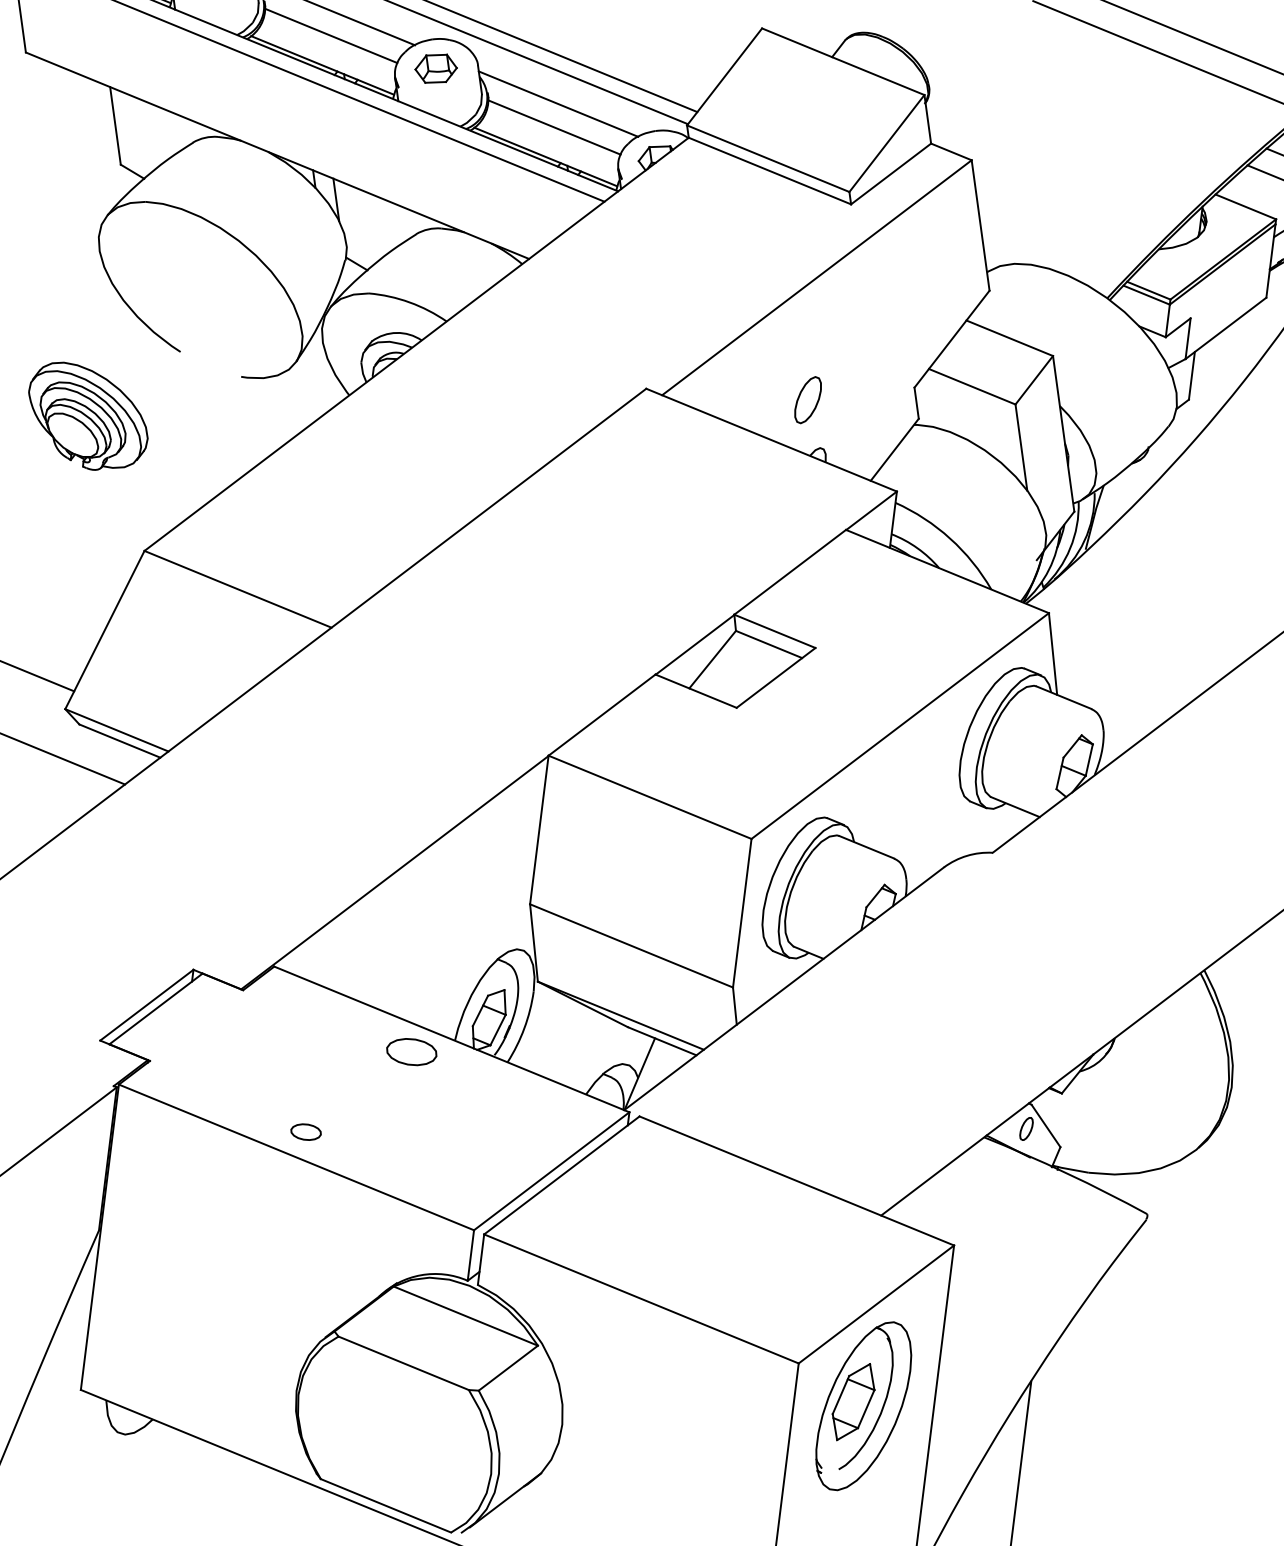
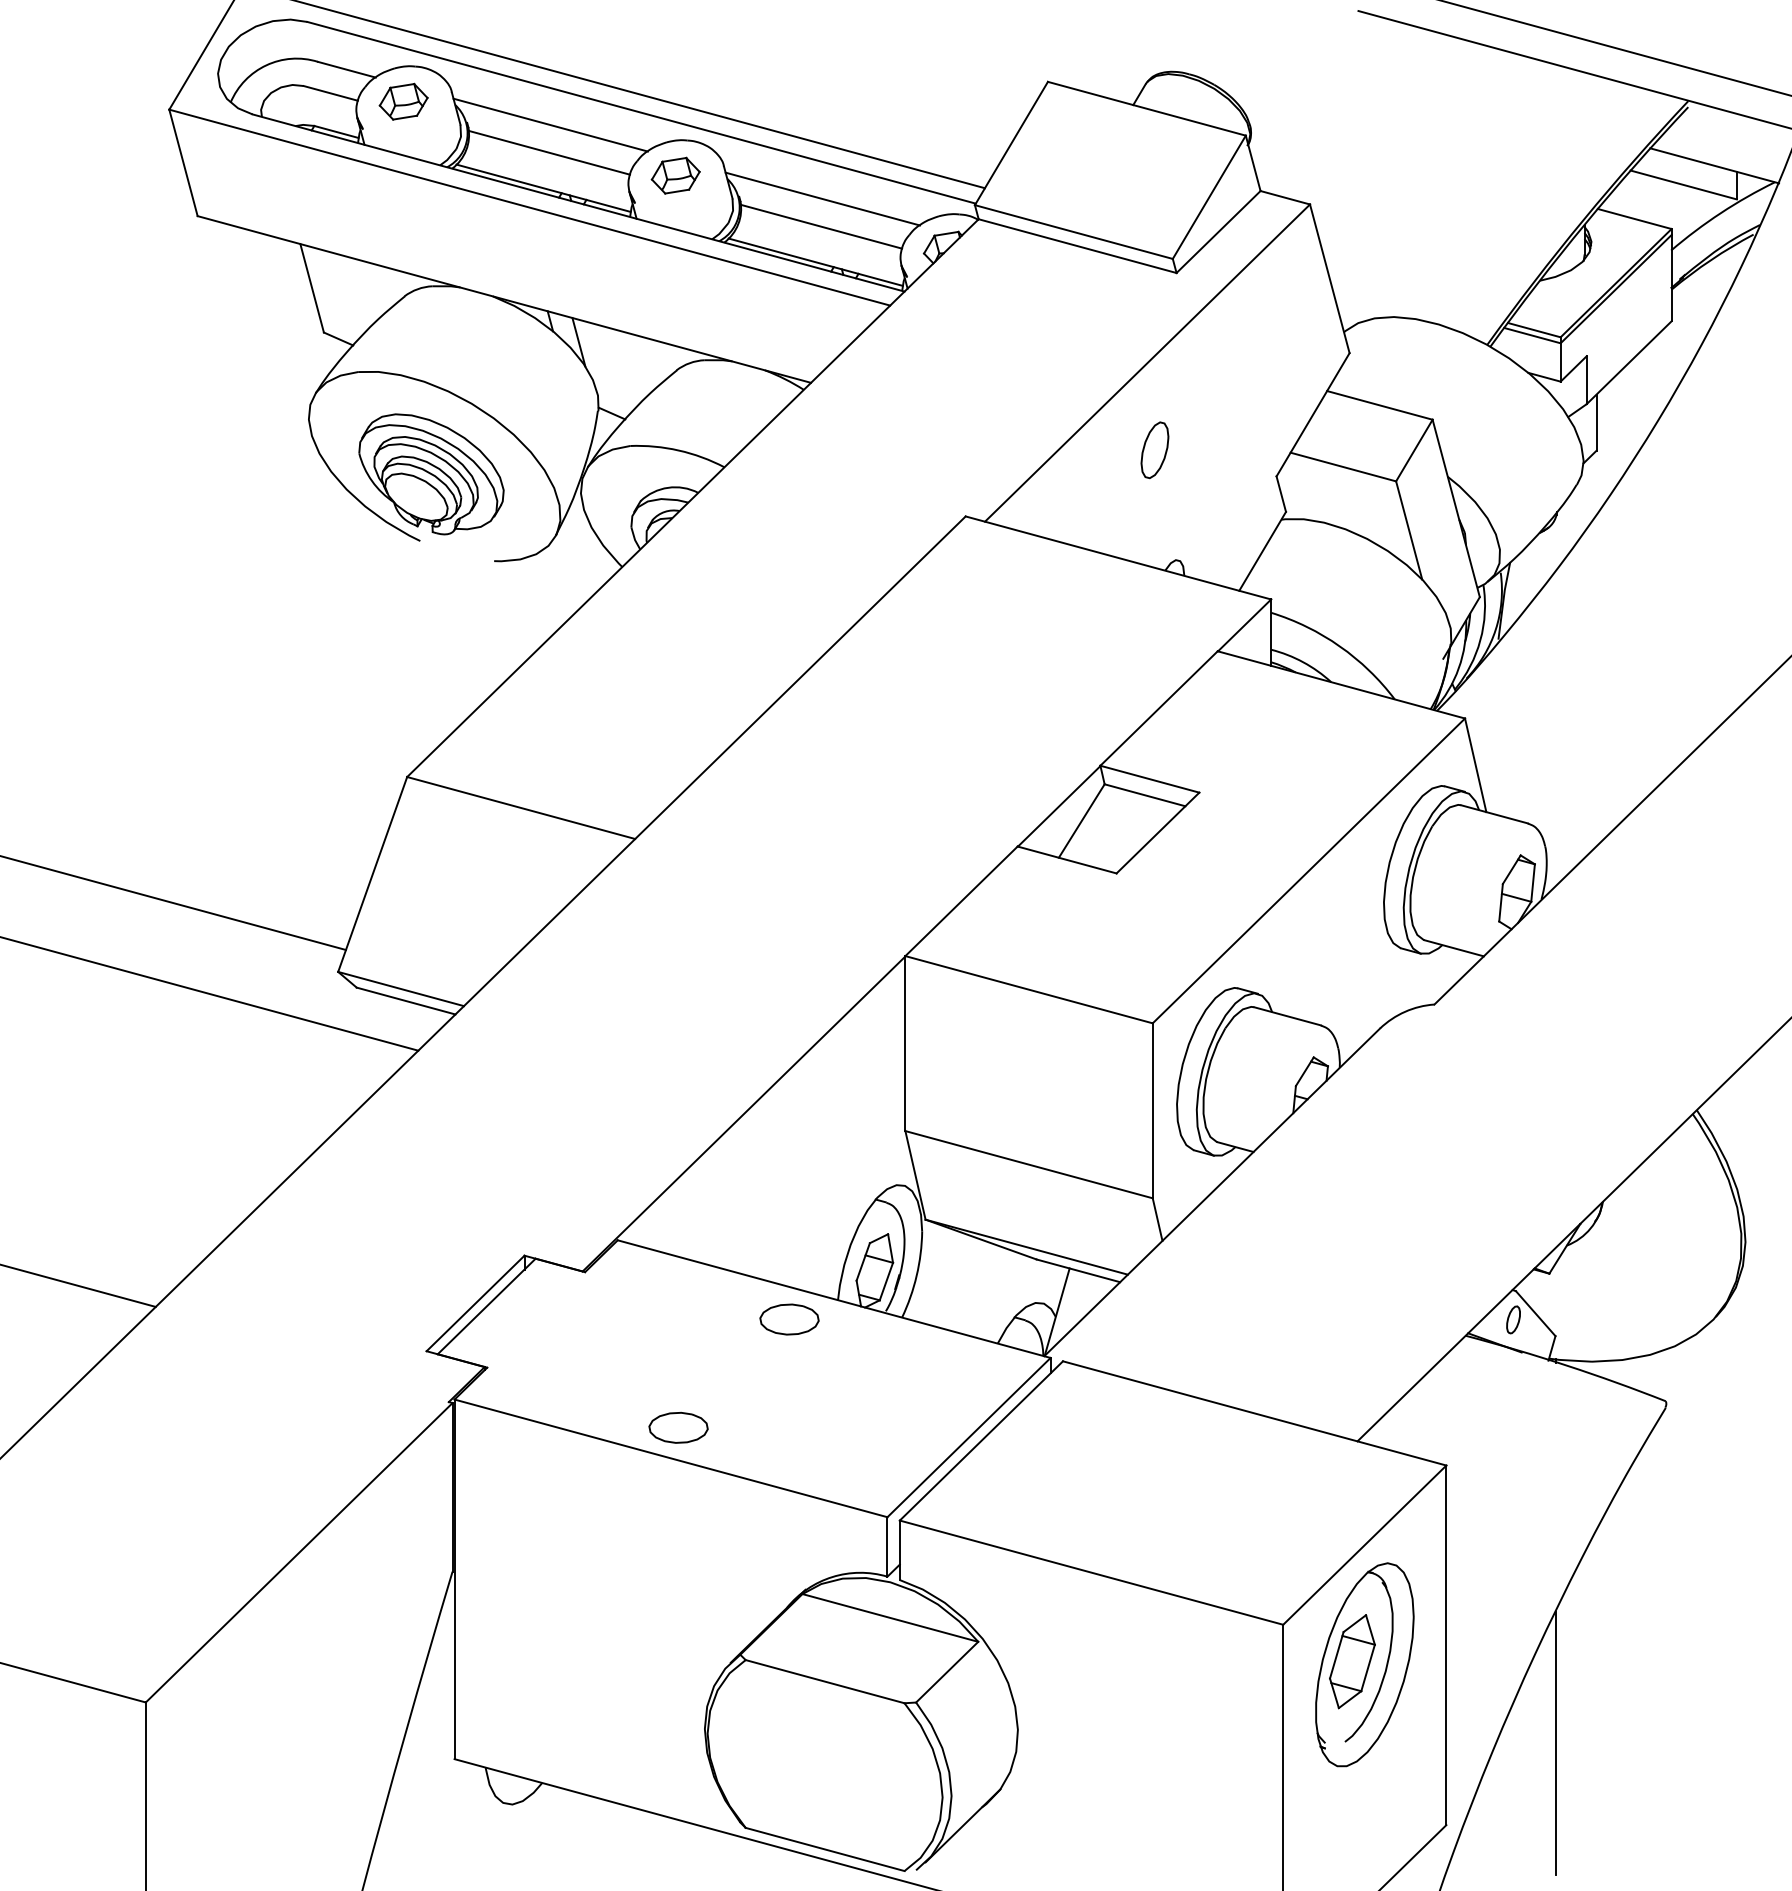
part: (807, 400) -> (1154, 450), moved
part: (88, 417) -> (431, 474), moved
part: (306, 1131) -> (678, 1427), size x1.67

